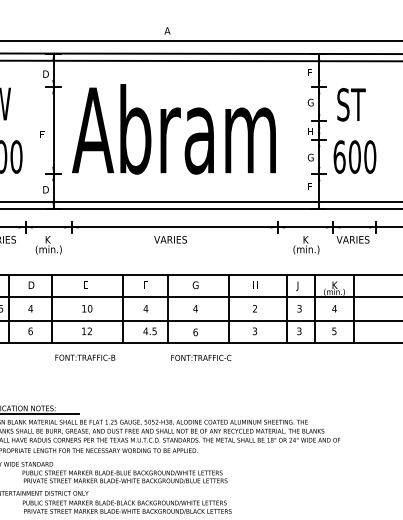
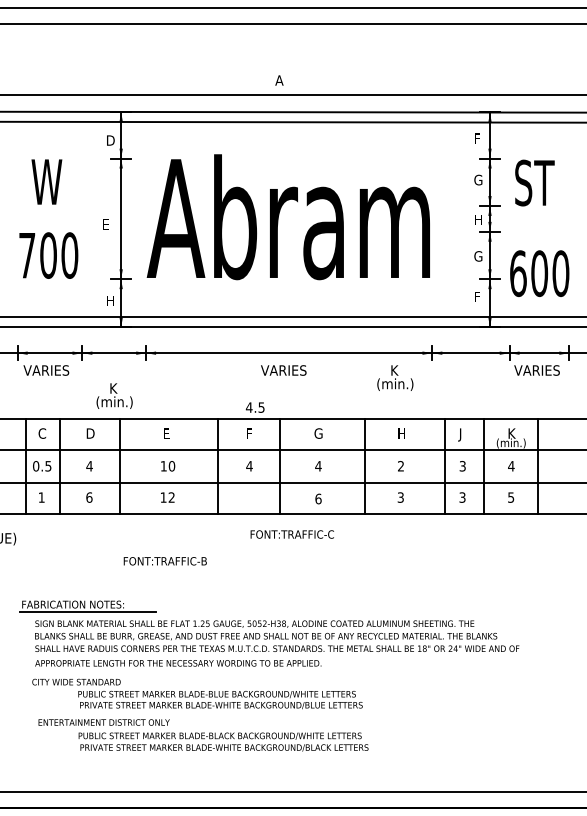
text: (354, 156) -> (539, 273), moved
text: (45, 189) -> (110, 300), D -> H
text: (48, 244) -> (114, 395), moved
text: (306, 244) -> (395, 377), moved
text: (149, 331) -> (254, 407), moved
text: (84, 357) -> (164, 561), moved
text: (200, 357) -> (291, 534), moved

